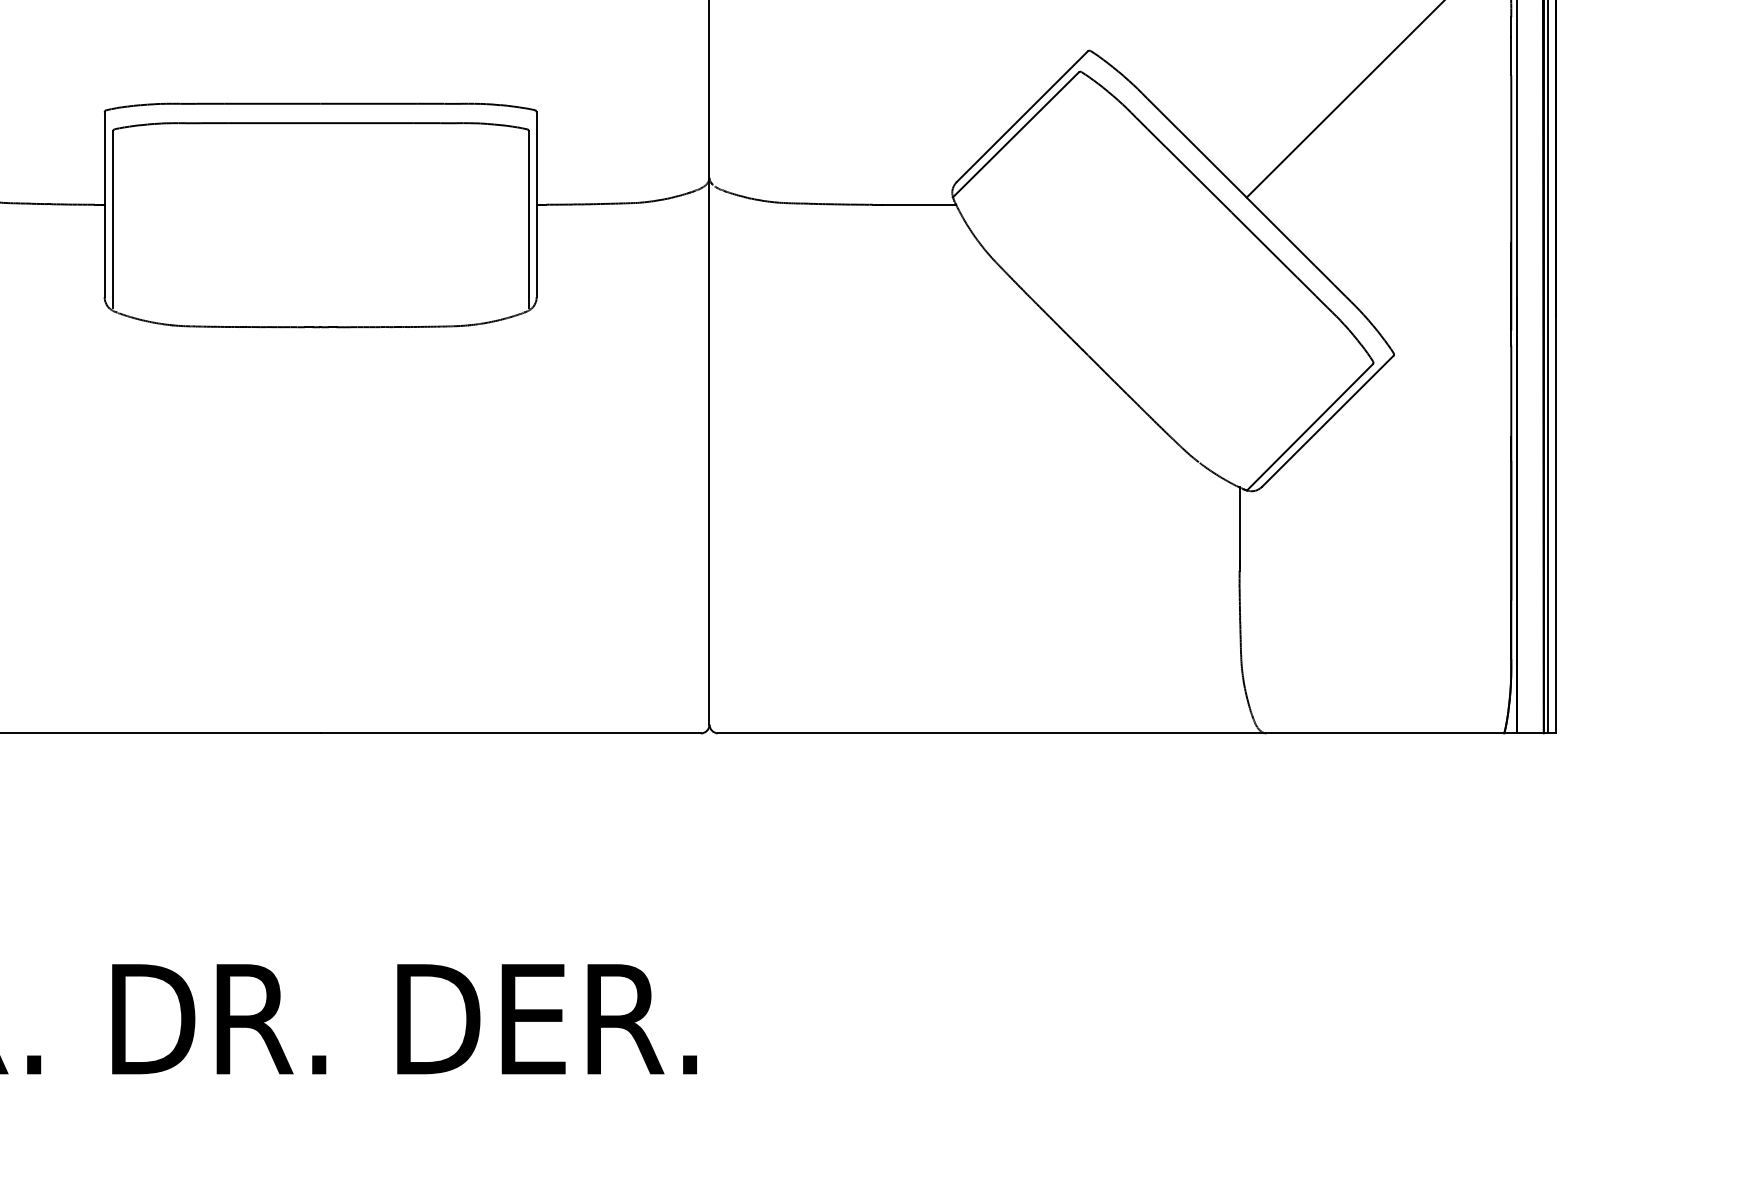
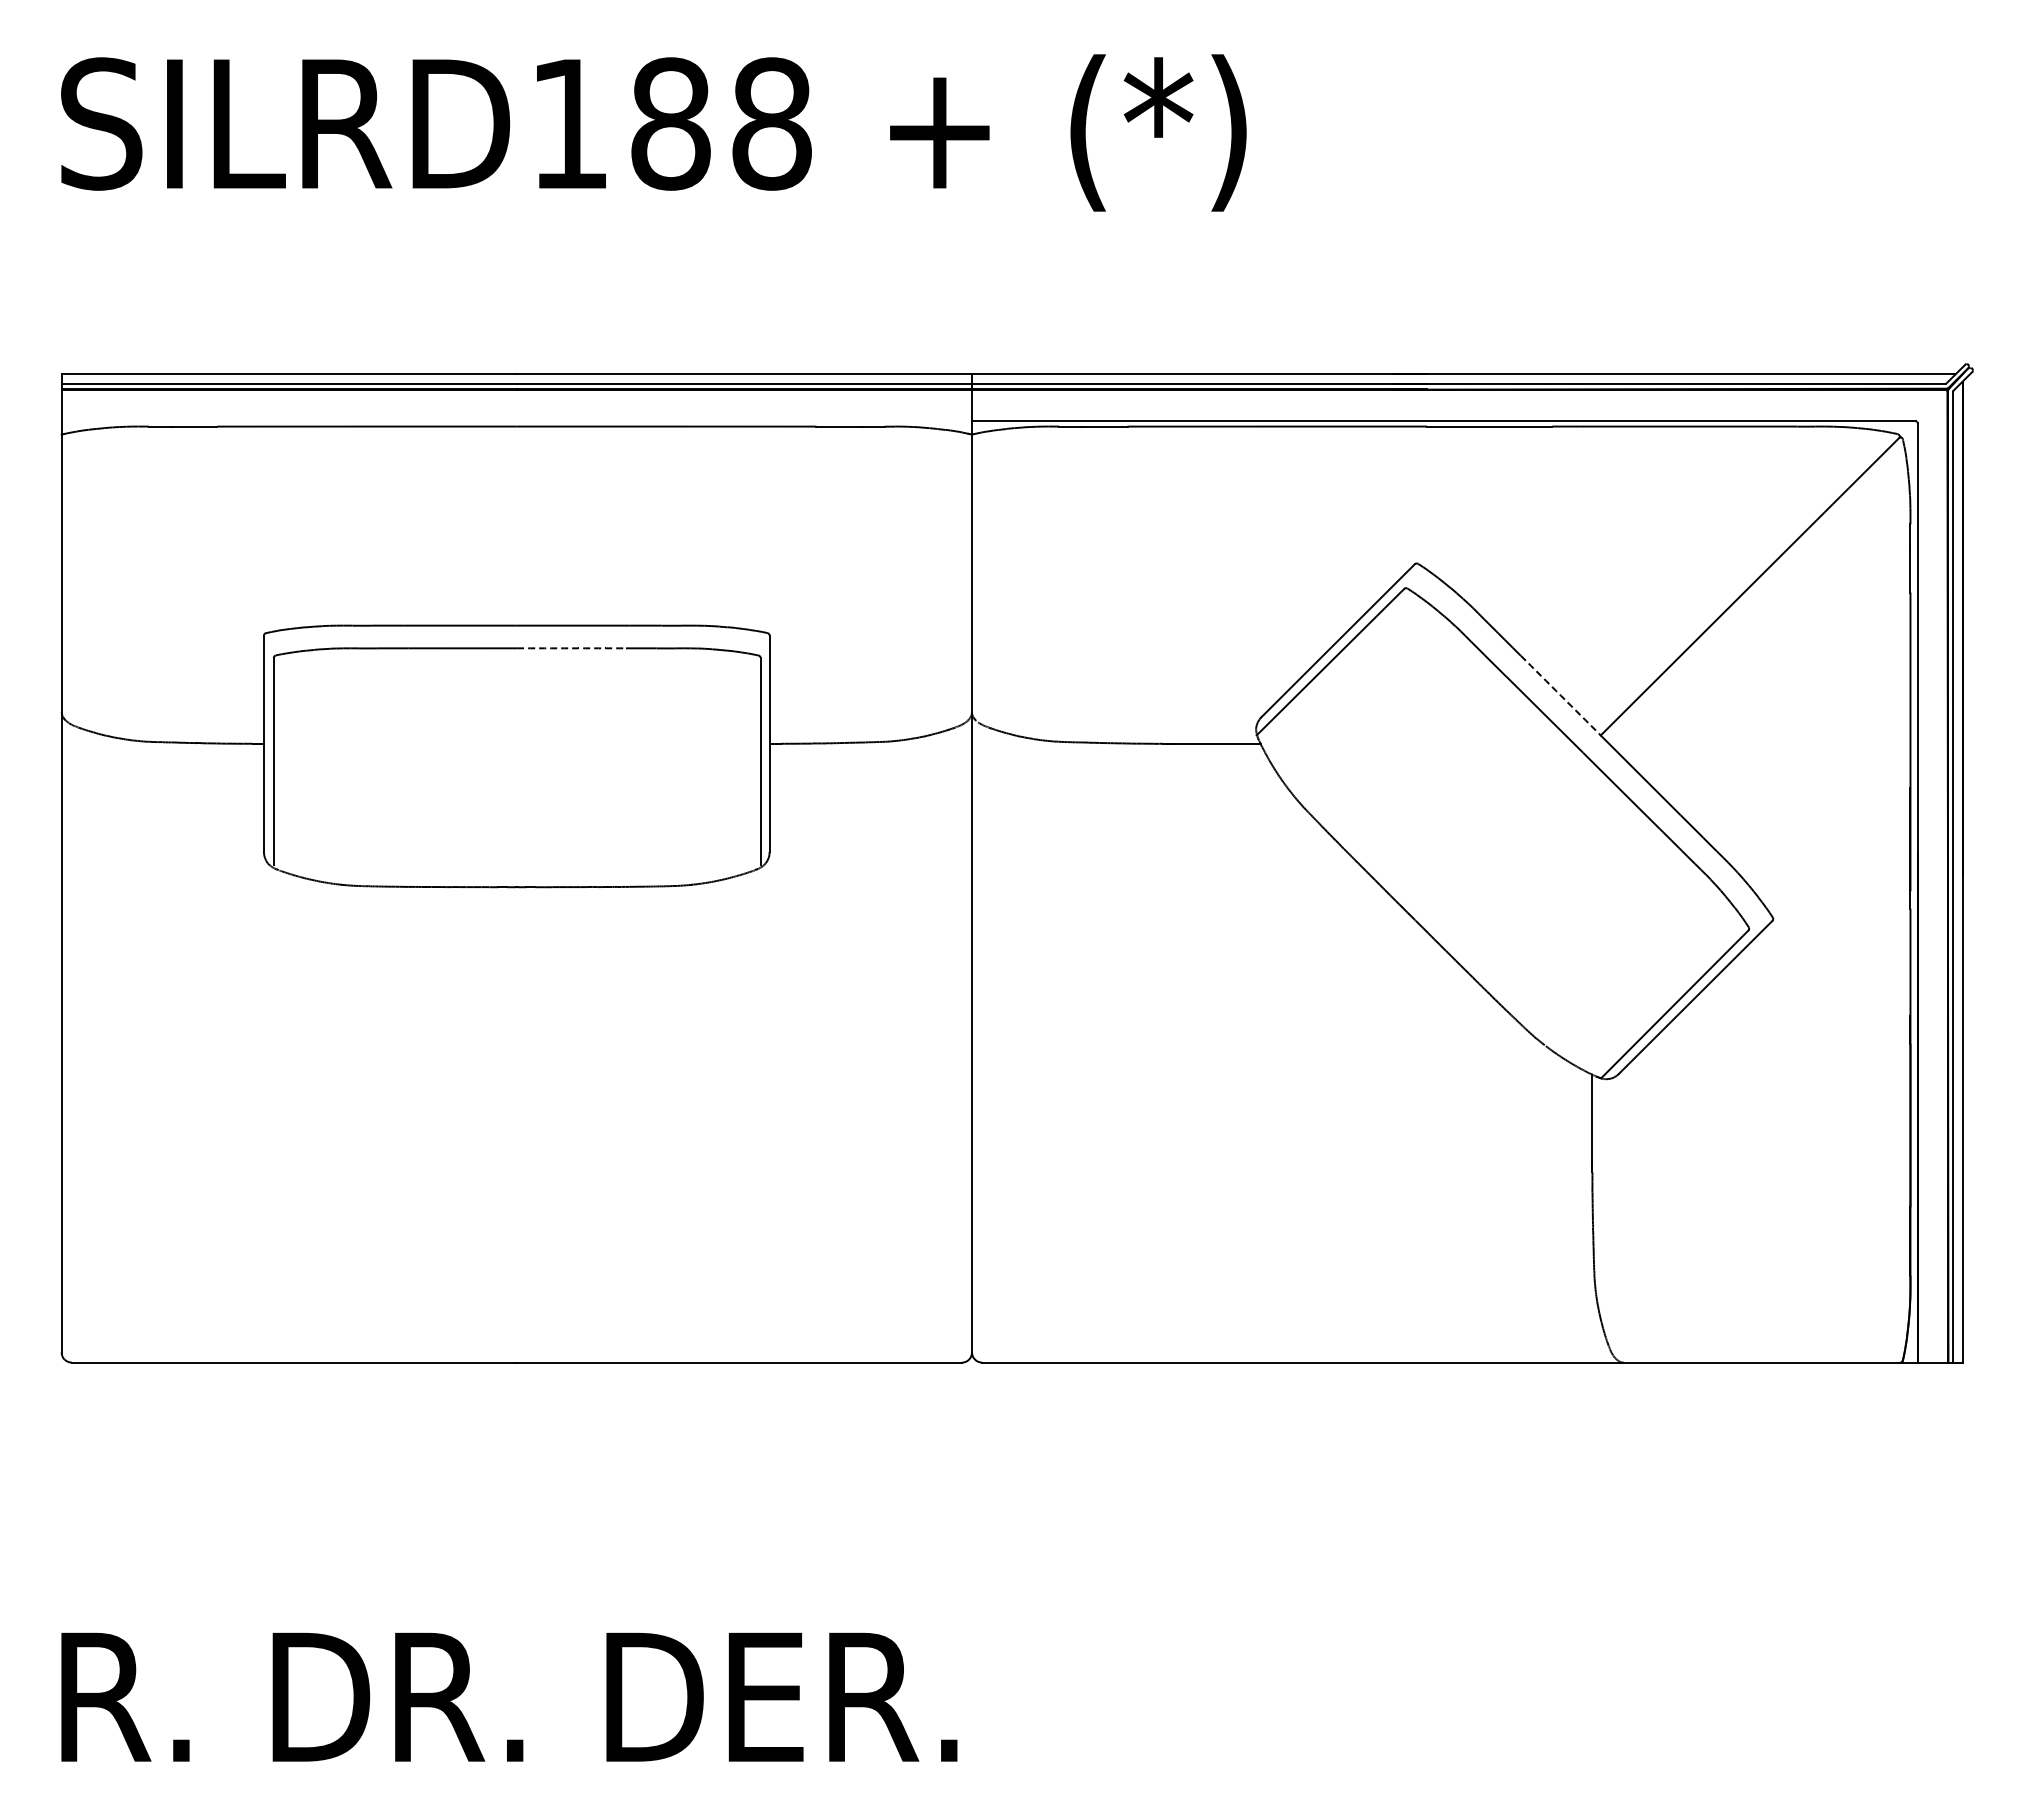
arc: (367, 123) -> (571, 648), solid -> dashed
arc: (1212, 163) -> (1560, 695), solid -> dashed

